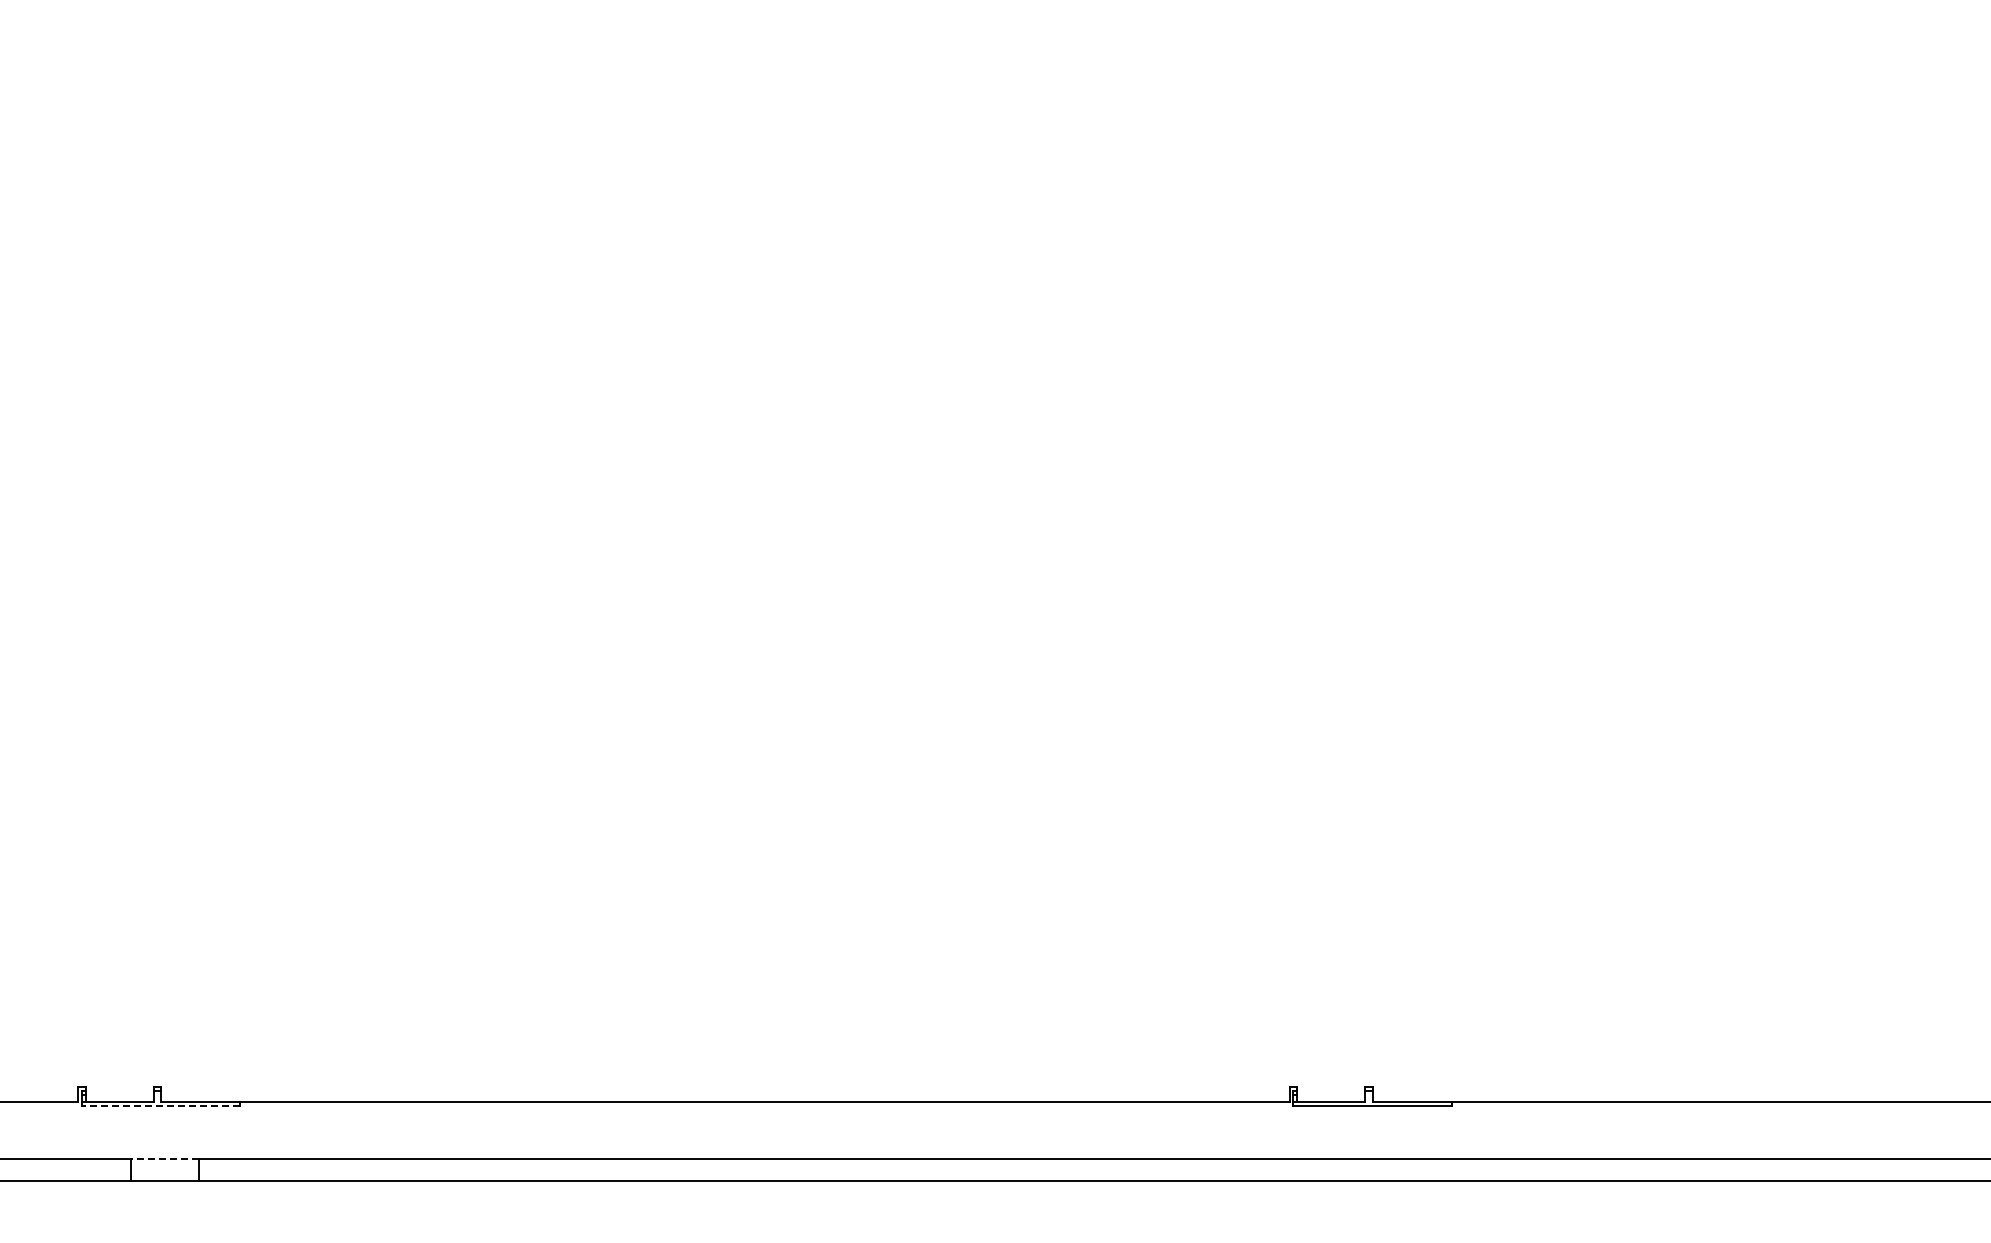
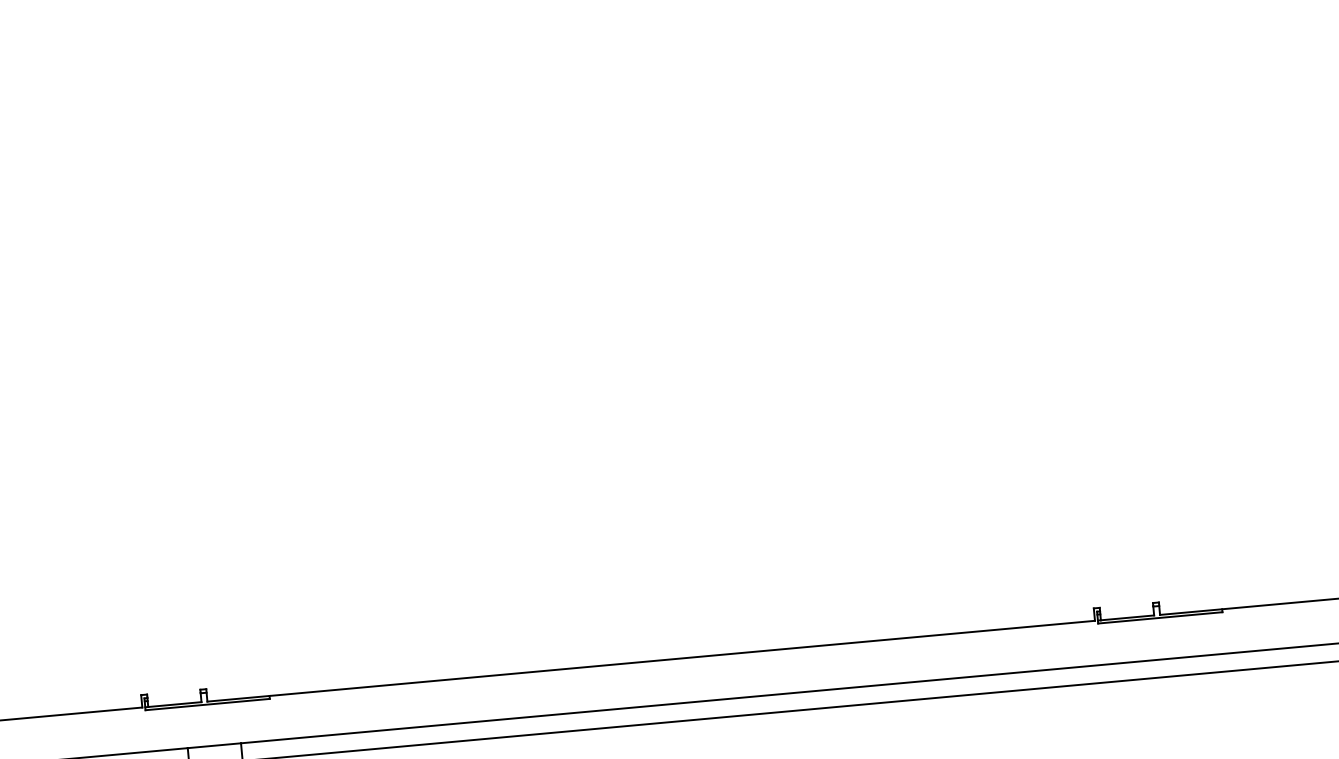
line: (160, 1106) -> (207, 704), dashed -> solid
line: (164, 1158) -> (214, 745), dashed -> solid

